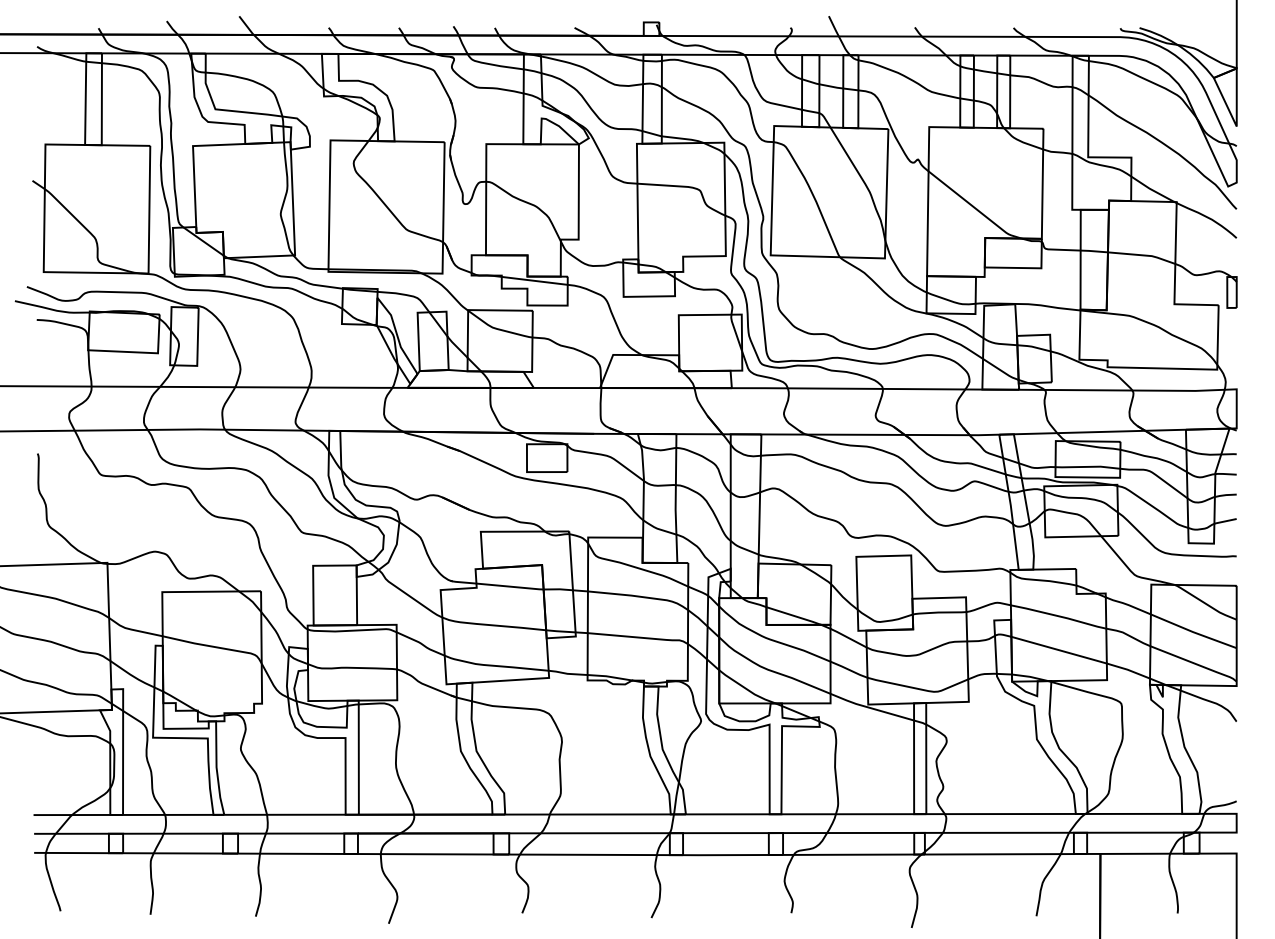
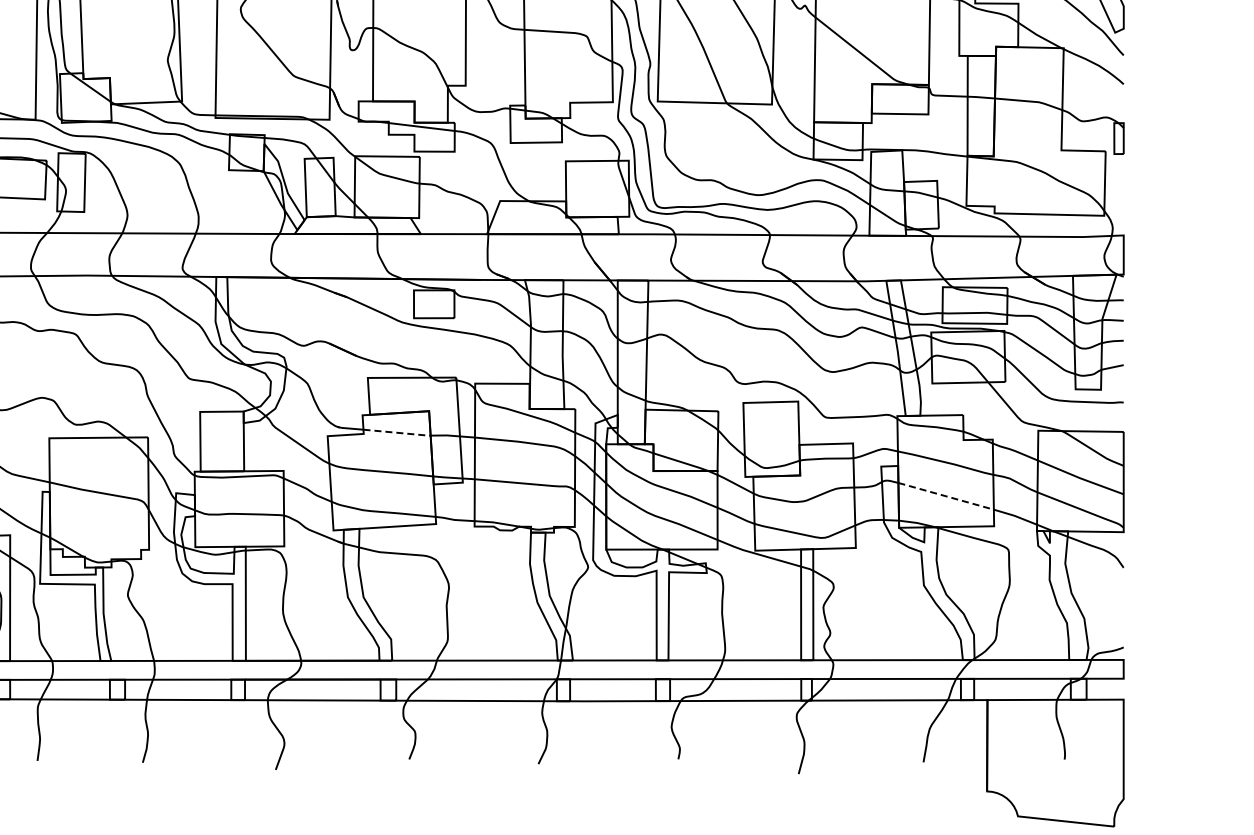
line: (511, 586) -> (398, 432), solid -> dashed
line: (1059, 650) -> (946, 496), solid -> dashed

